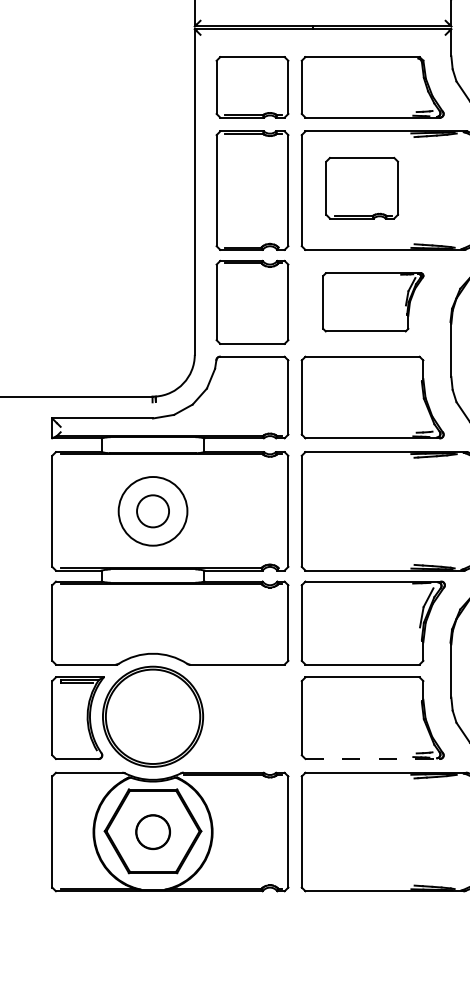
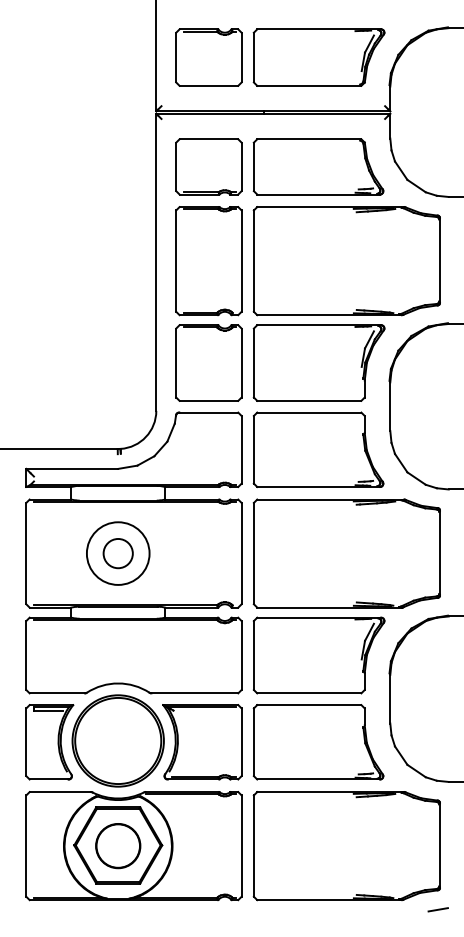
part: (361, 187) -> (308, 258), removed
part: (372, 301) -> (318, 362), size x1.43
part: (245, 718) -> (202, 742), added
line: (373, 759) -> (319, 779), dashed -> solid
circle: (153, 832) -> (118, 846), size x1.43

